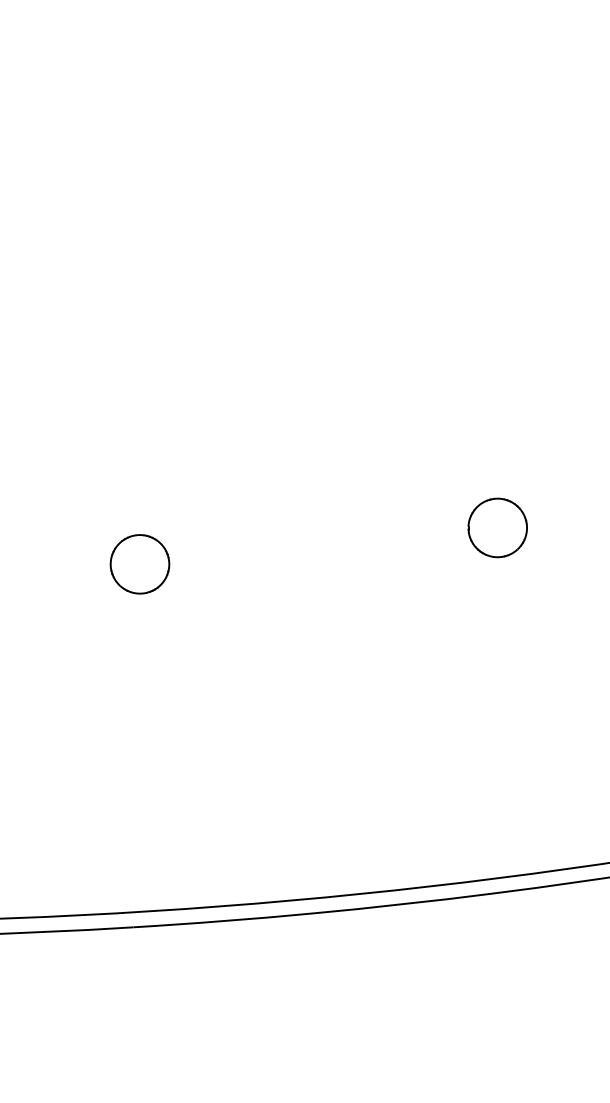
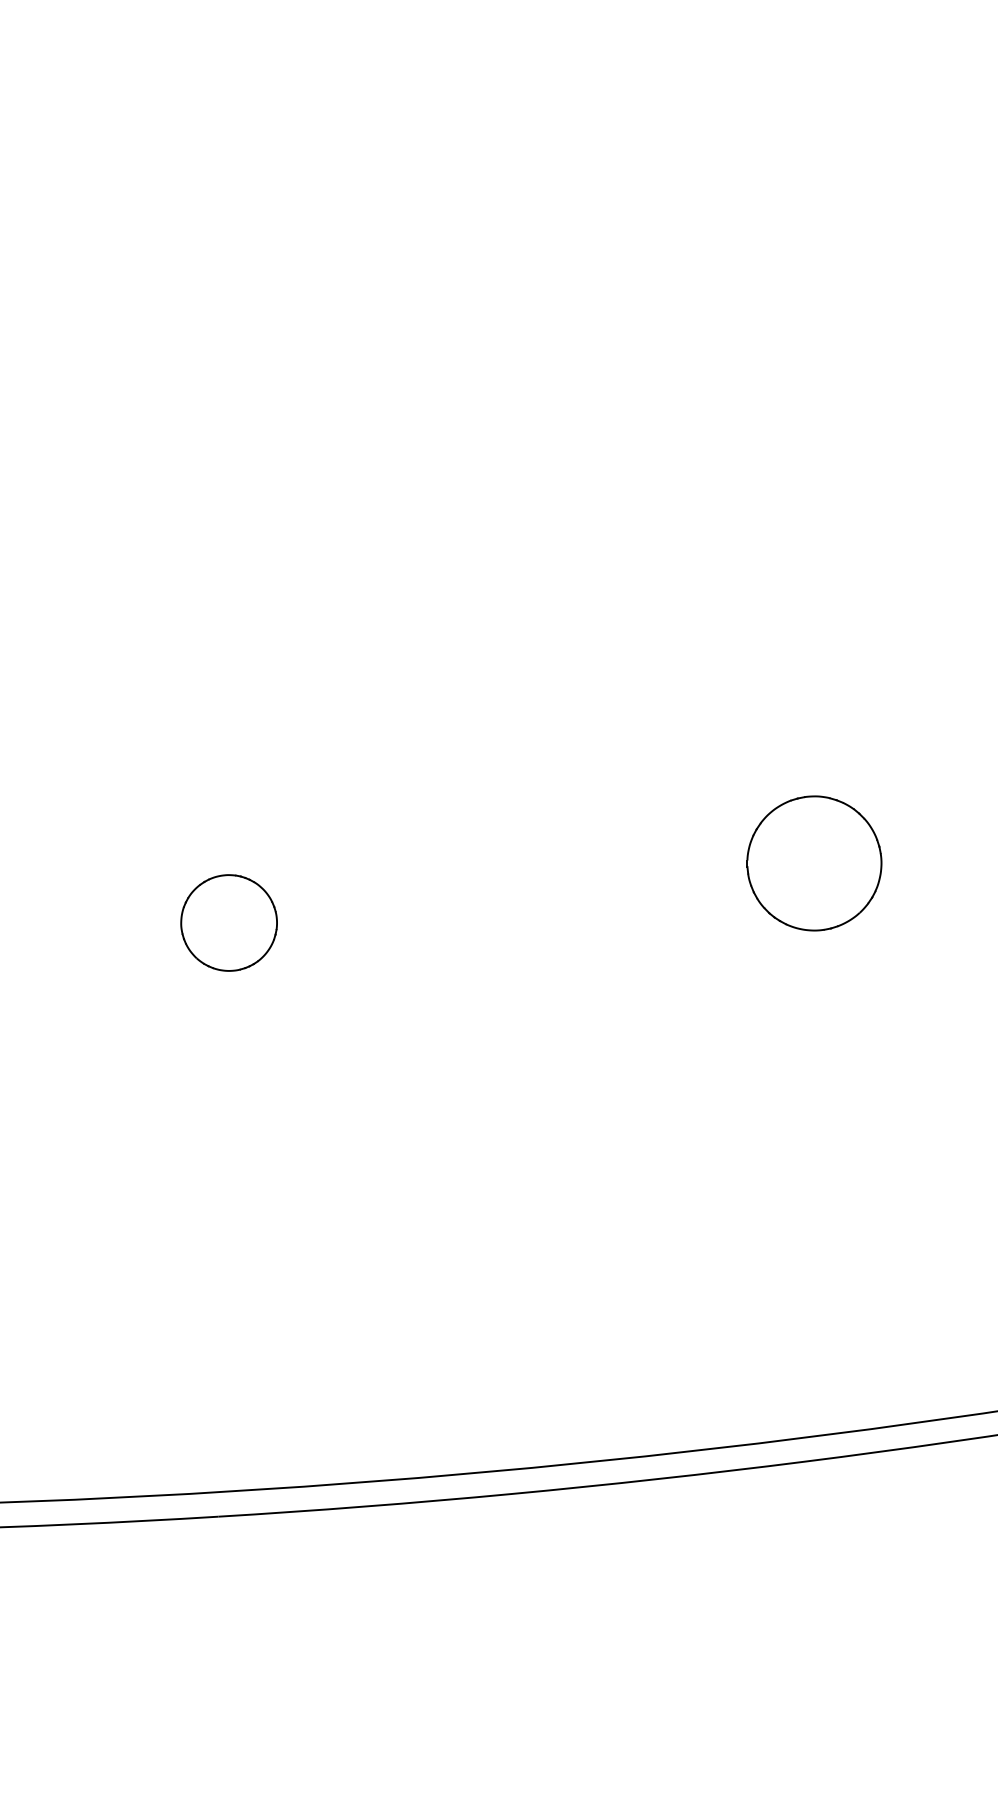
part: (497, 527) -> (813, 862), size x1.4

